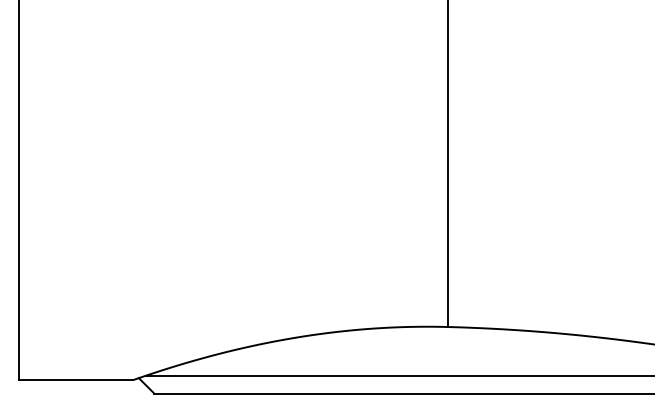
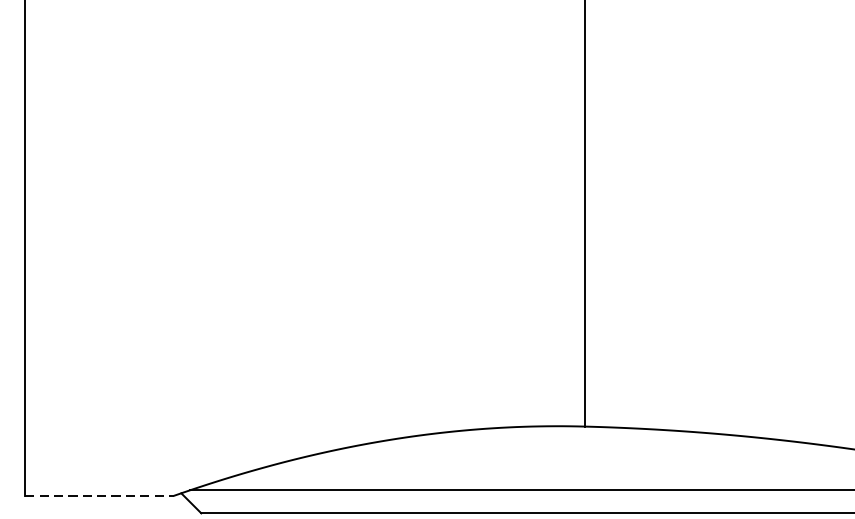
line: (76, 380) -> (99, 496), solid -> dashed

